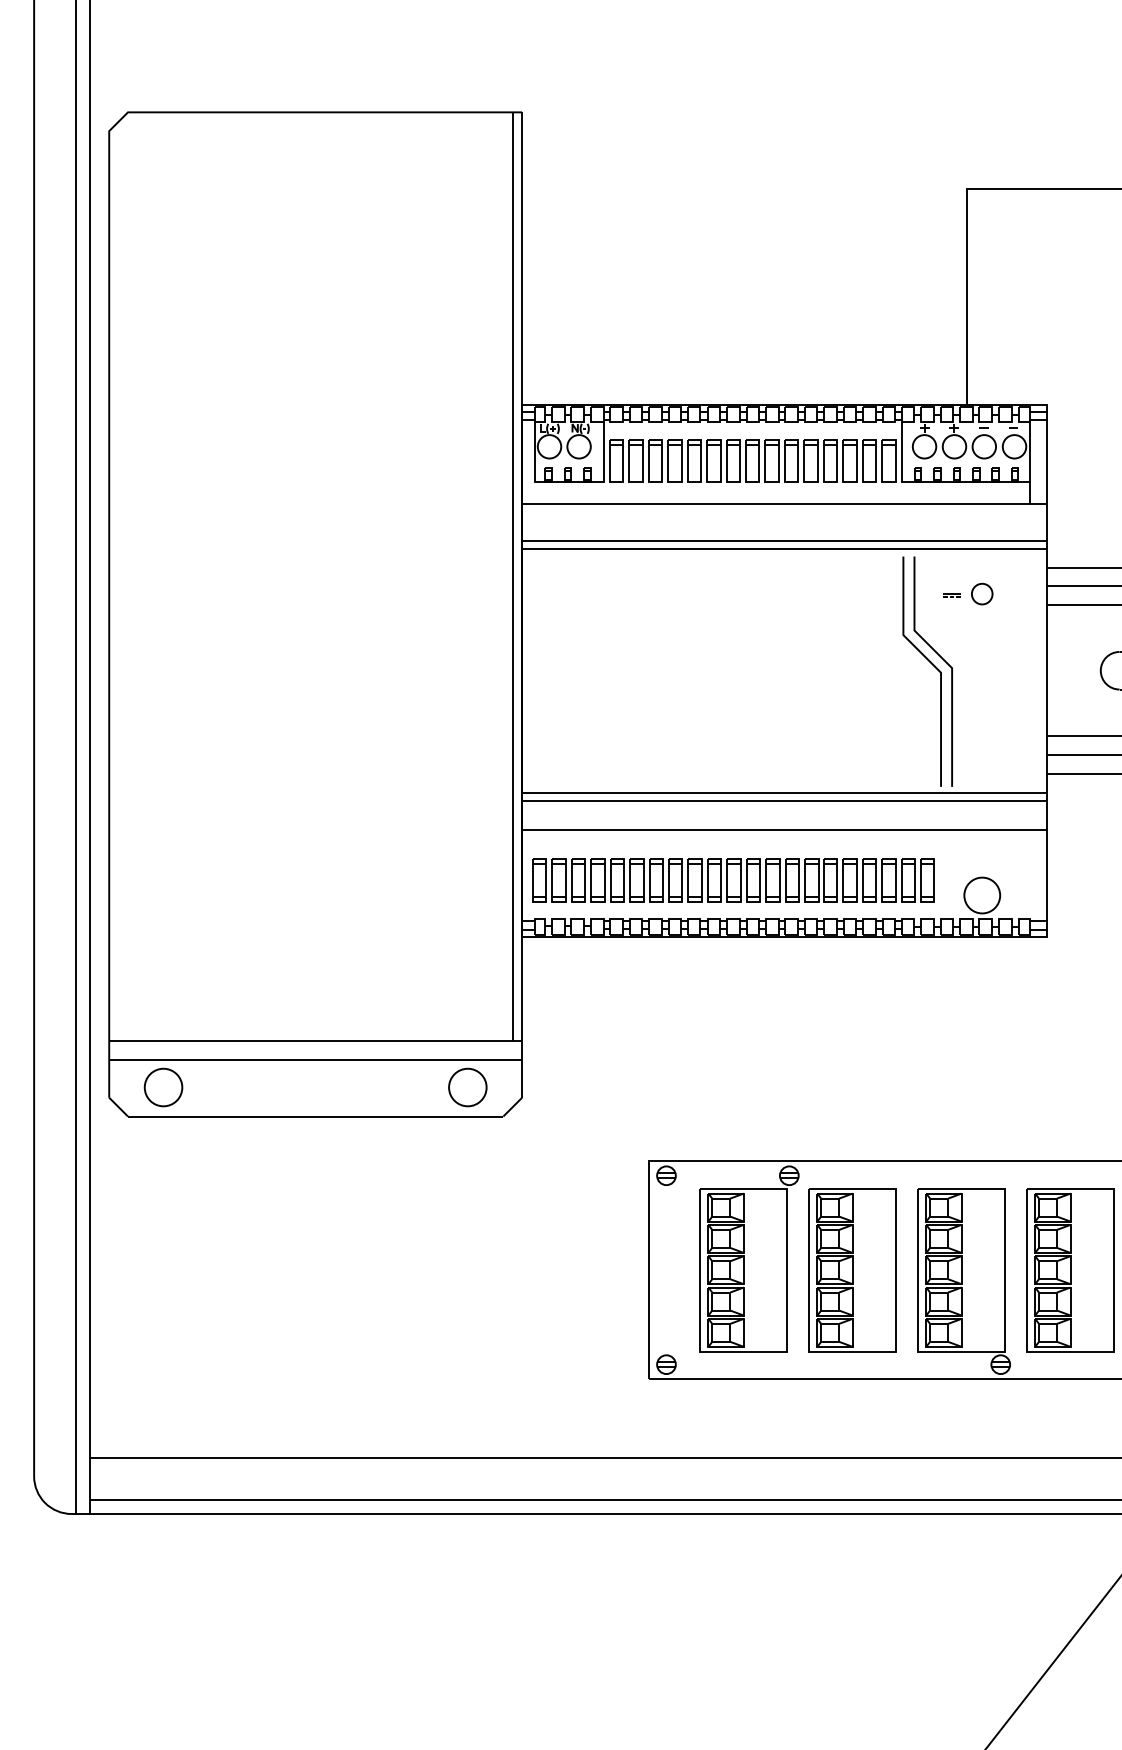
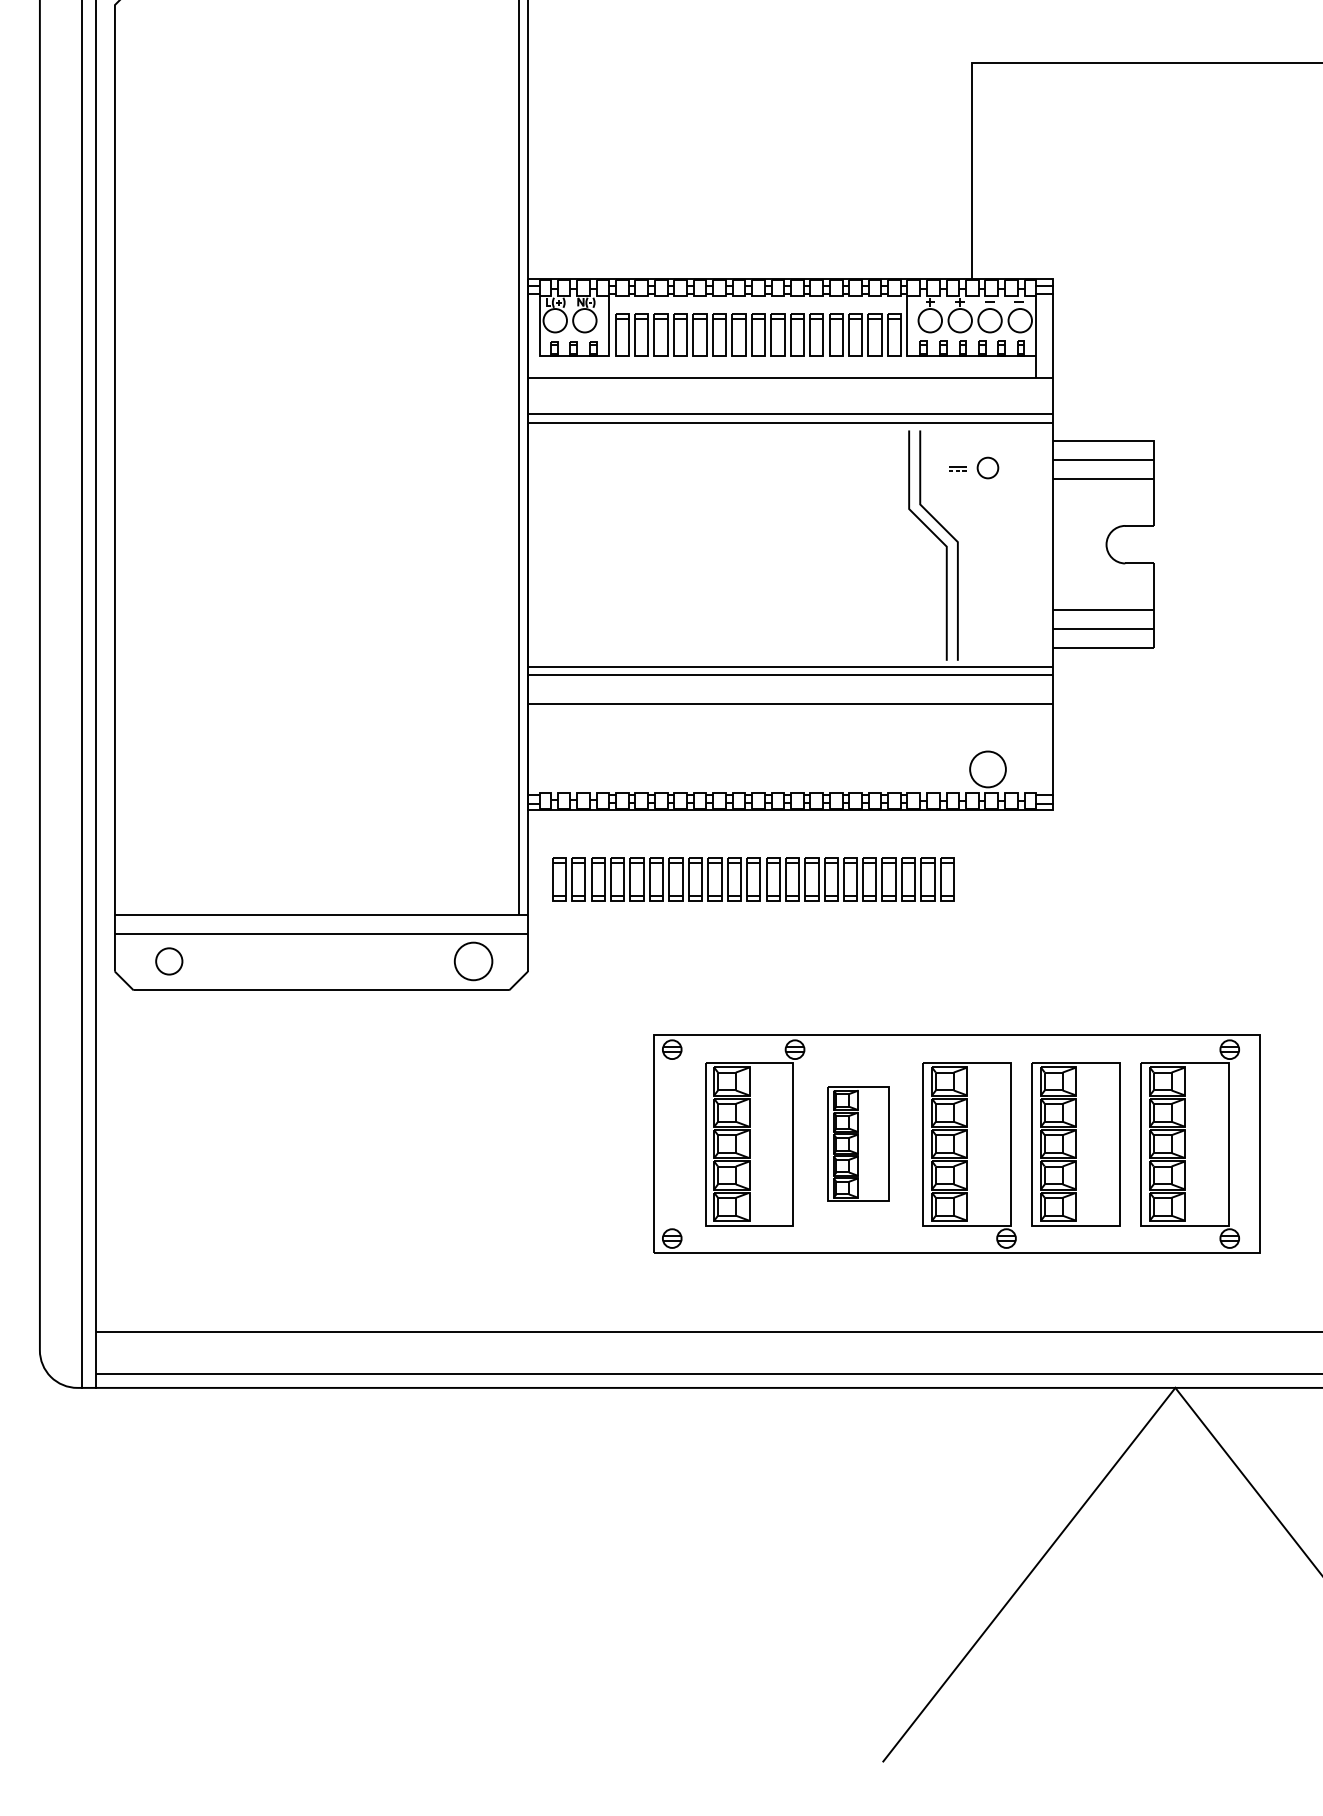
part: (733, 880) -> (753, 879), moved
circle: (163, 1087) -> (169, 961), size x0.7
part: (852, 1270) -> (858, 1144), size x0.7

